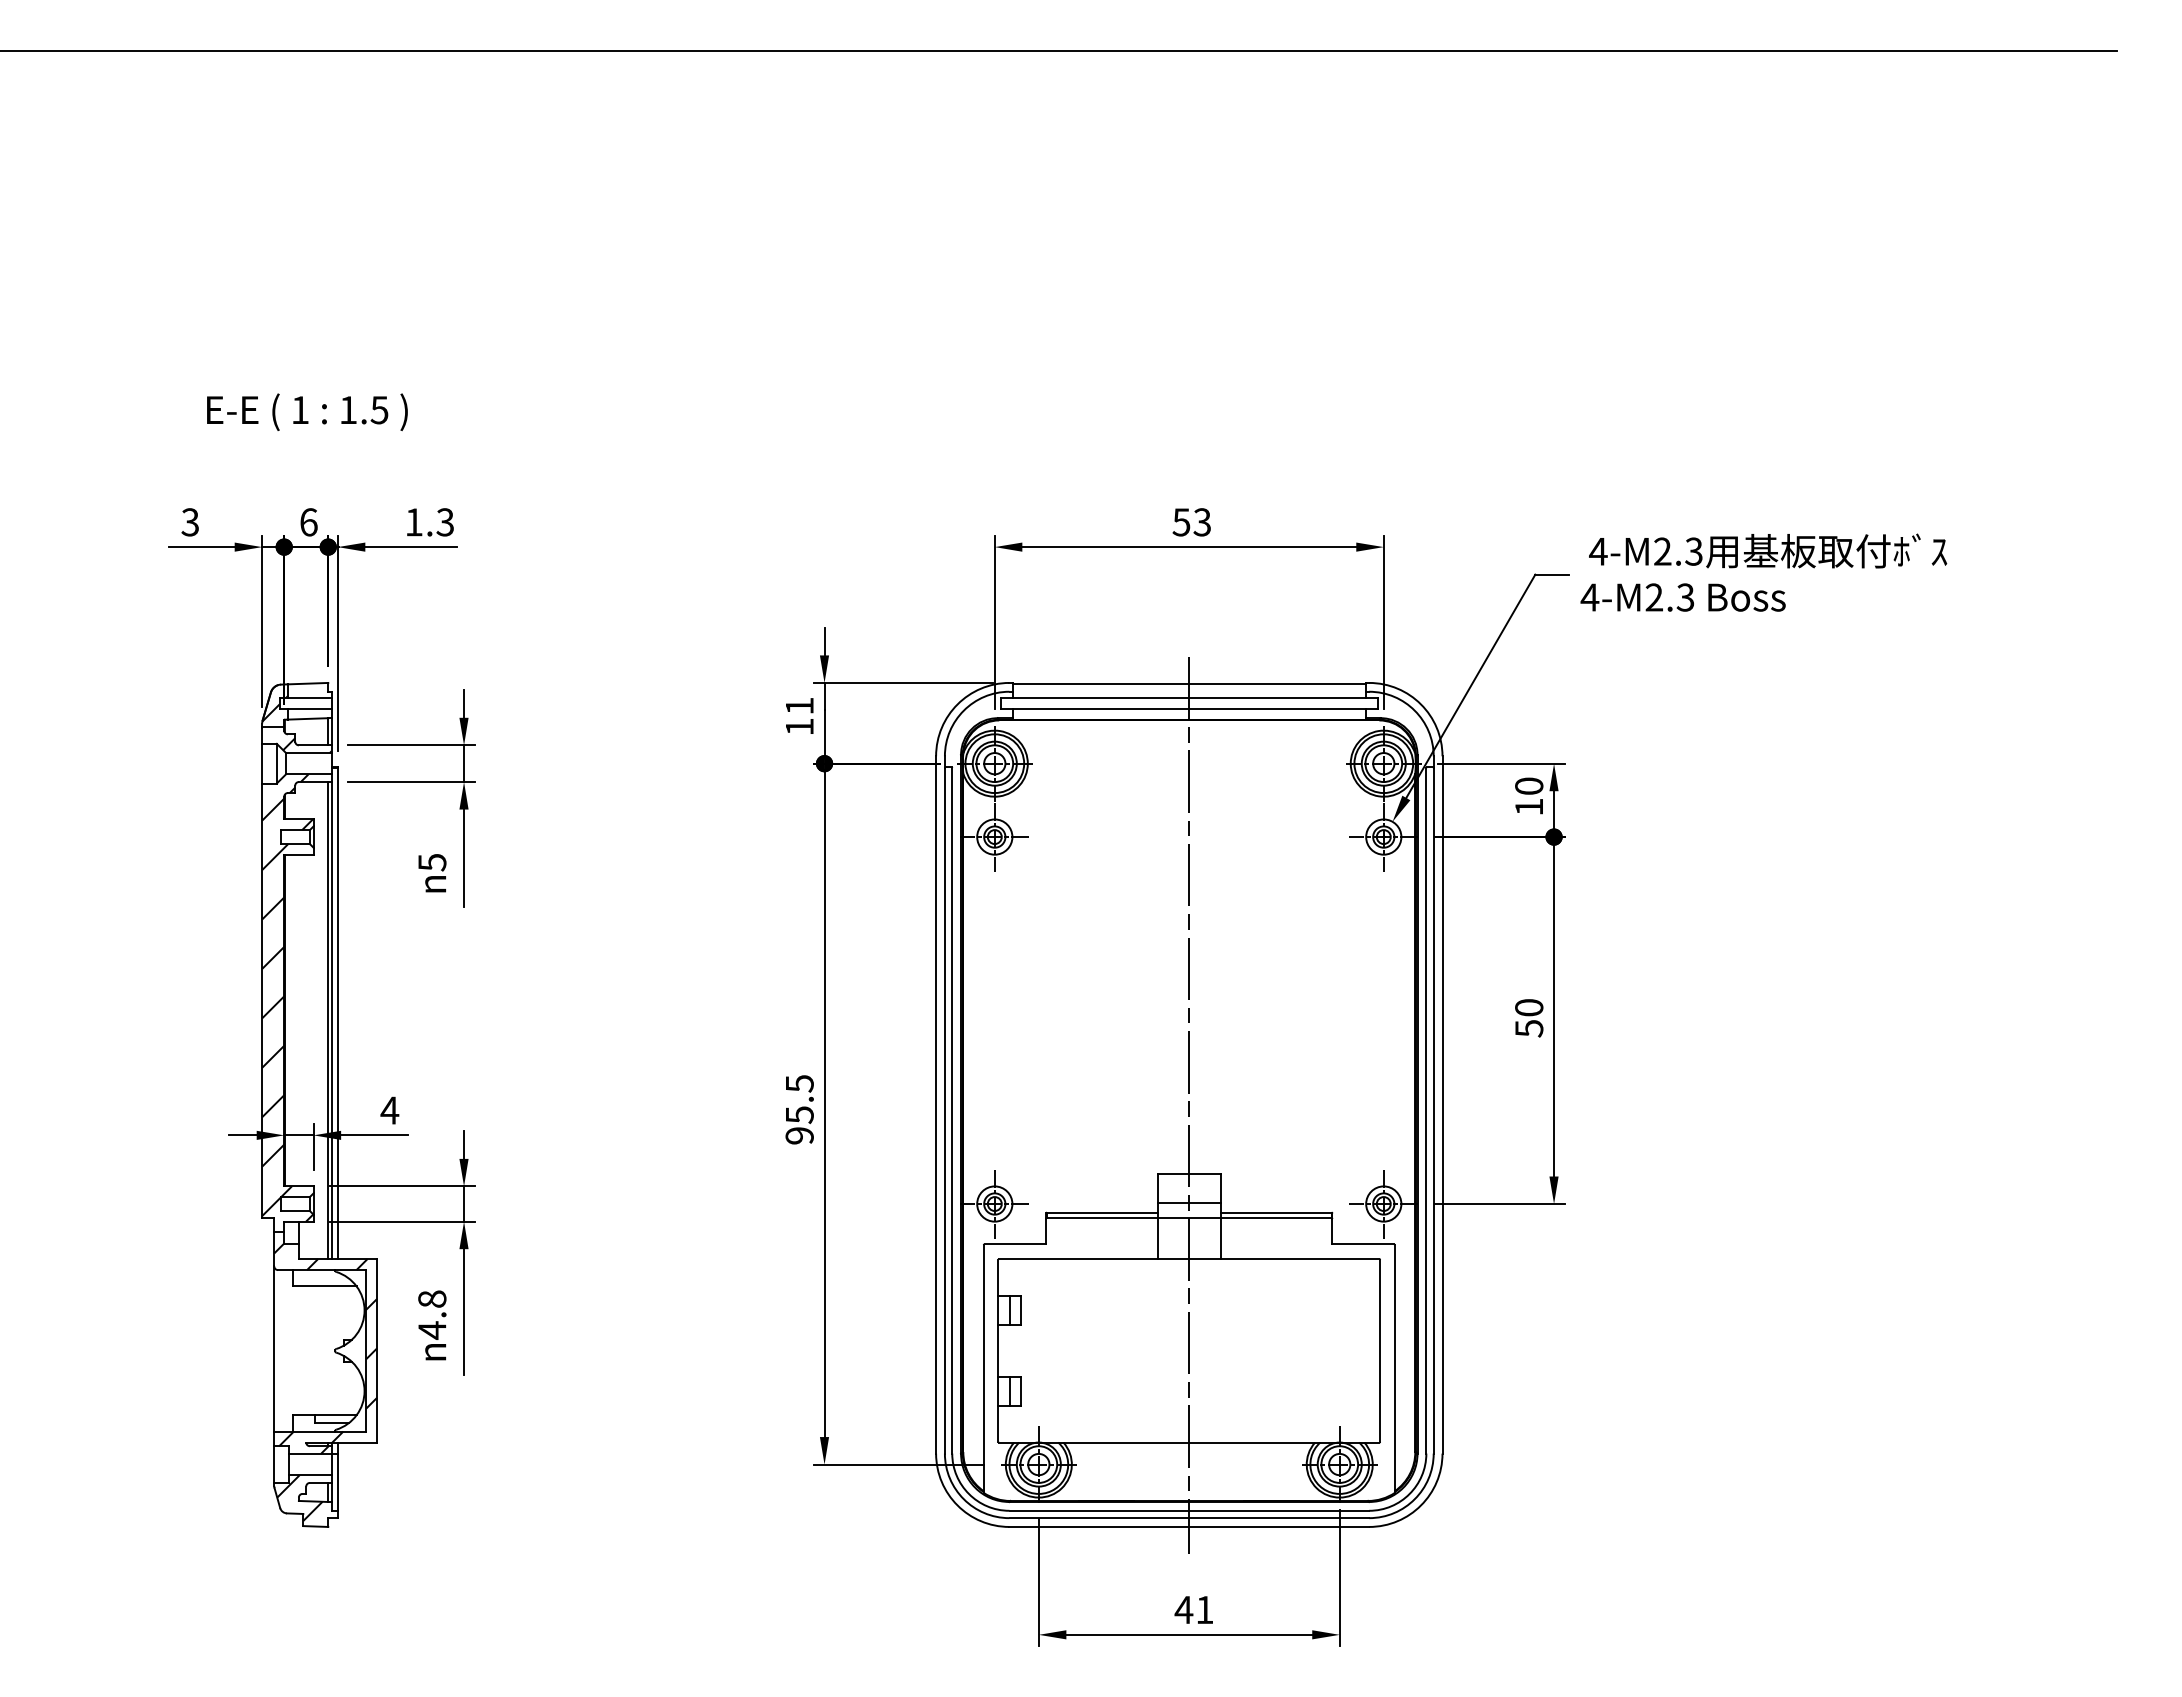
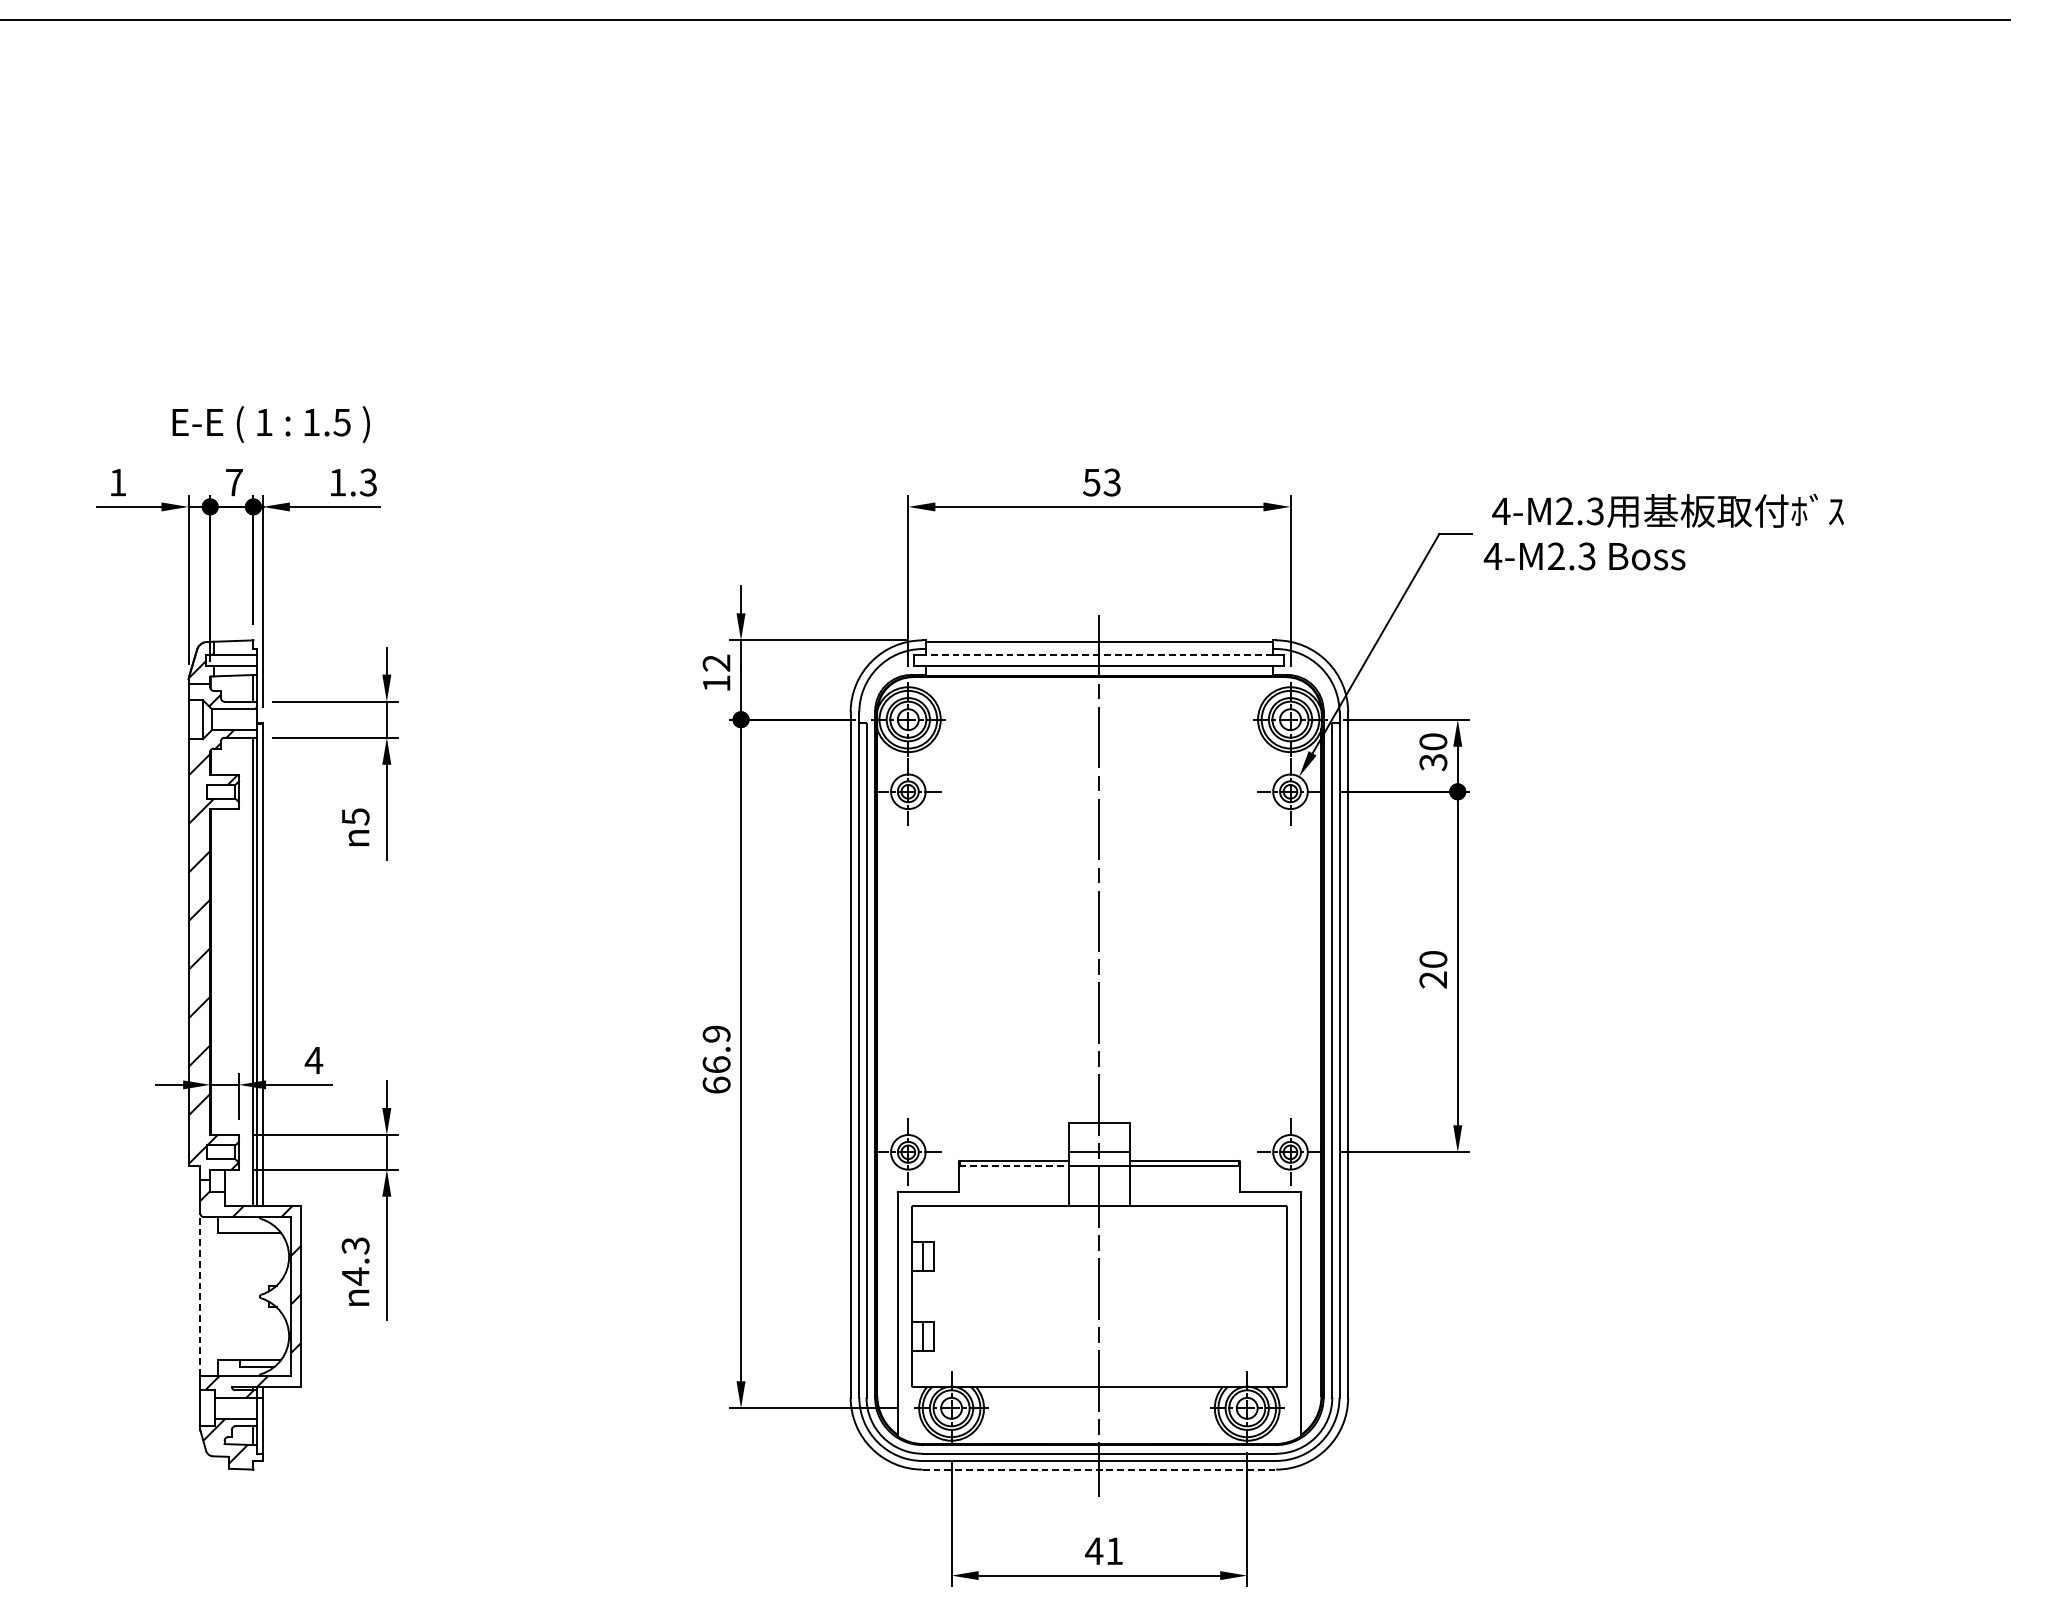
text: (307, 412) -> (271, 424), moved
text: (189, 522) -> (117, 482), 3 -> 1
text: (308, 522) -> (234, 482), 6 -> 7
line: (1189, 697) -> (1099, 654), solid -> dashed
text: (799, 705) -> (716, 662), 11 -> 12
text: (1529, 807) -> (1433, 762), 10 -> 30
text: (1529, 1028) -> (1433, 979), 50 -> 20
text: (799, 1109) -> (716, 1059), 95.5 -> 66.9
line: (1102, 1217) -> (1014, 1165), solid -> dashed
text: (432, 1299) -> (355, 1246), 4.8 -> 4.3
line: (274, 1348) -> (200, 1294), solid -> dashed
line: (1189, 1526) -> (1099, 1469), solid -> dashed

